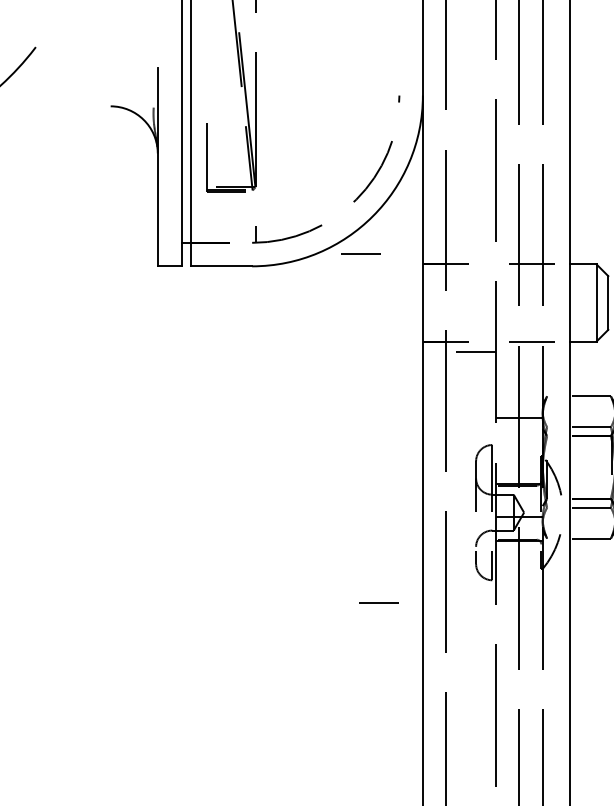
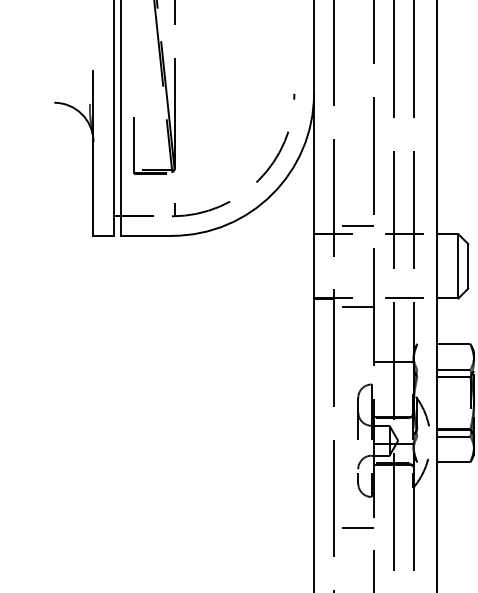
line: (360, 253) -> (357, 225), moved
line: (378, 602) -> (357, 527), moved

